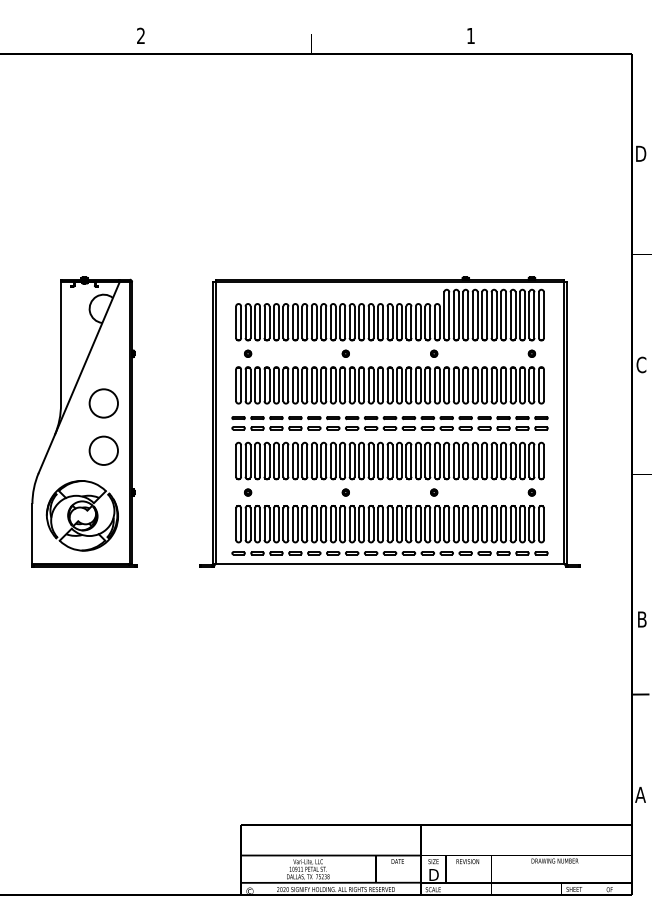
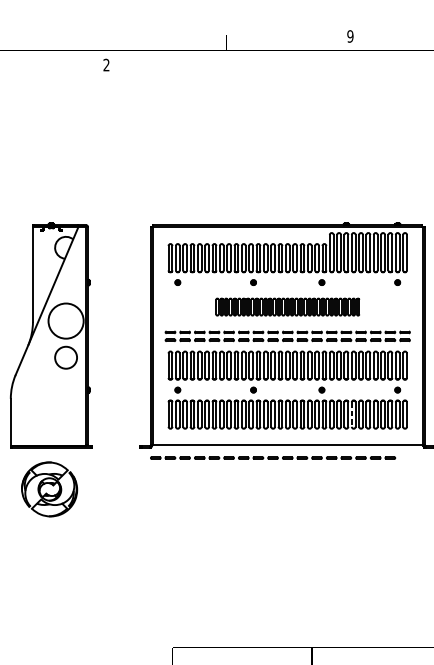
text: (140, 35) -> (106, 64), moved
text: (470, 35) -> (350, 36), 1 -> 9
part: (389, 385) -> (287, 307), size x0.6
circle: (103, 403) -> (65, 321), size x1.6
part: (81, 515) -> (48, 489), moved
line: (472, 524) -> (351, 414), solid -> dashed
line: (389, 552) -> (272, 457), moved

